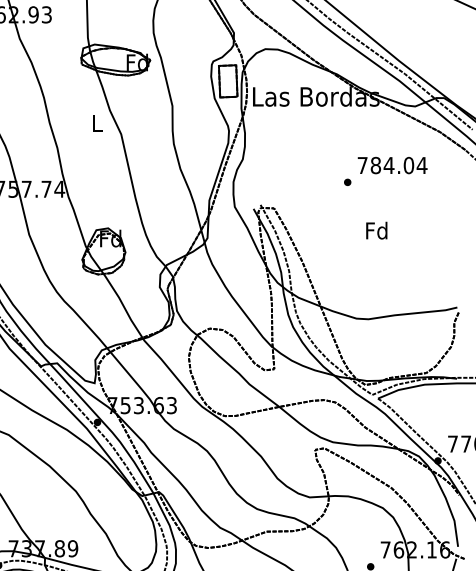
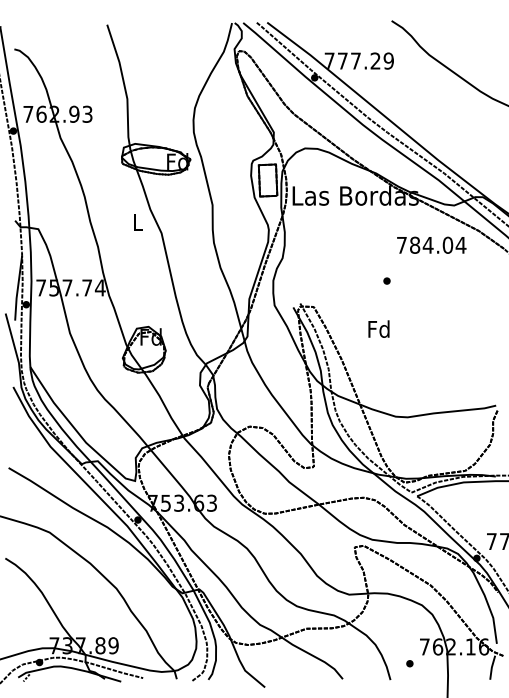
text: (392, 164) -> (431, 244), moved
text: (376, 230) -> (378, 328), moved

